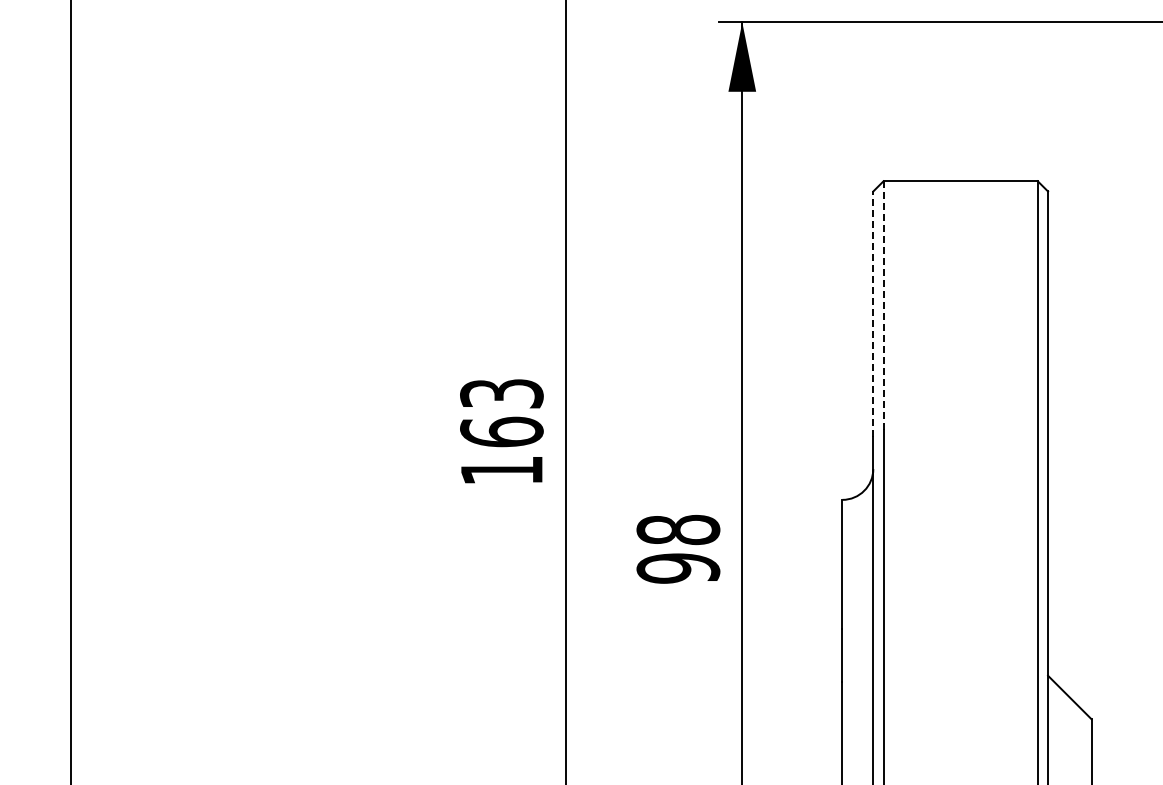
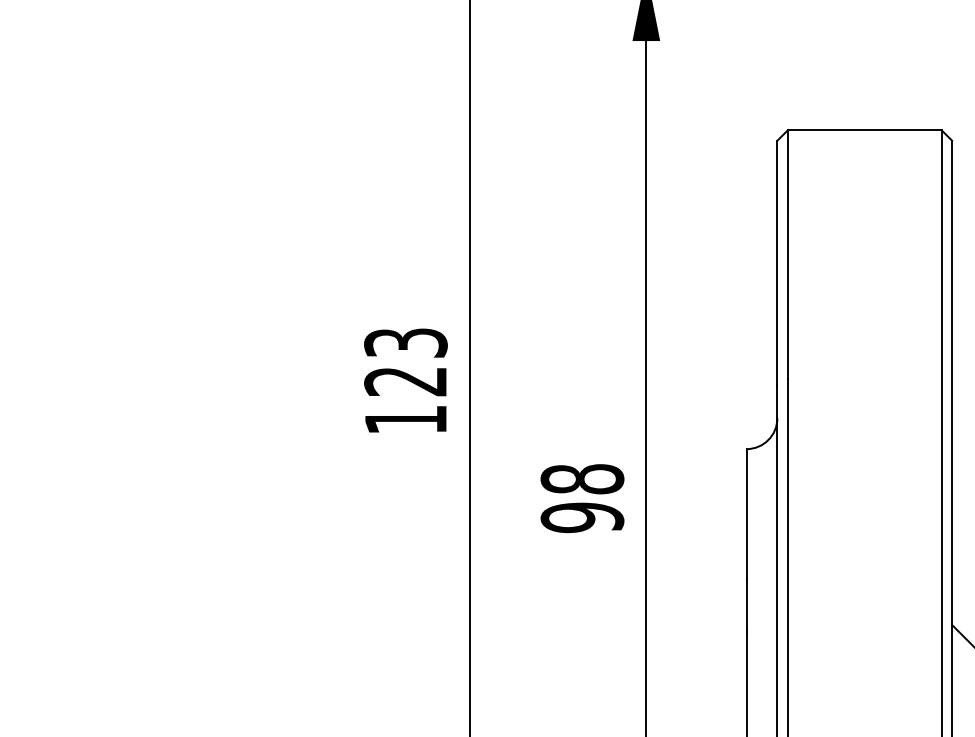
line: (883, 305) -> (787, 254), dashed -> solid
line: (873, 314) -> (777, 263), dashed -> solid
text: (501, 431) -> (405, 380), 163 -> 123

